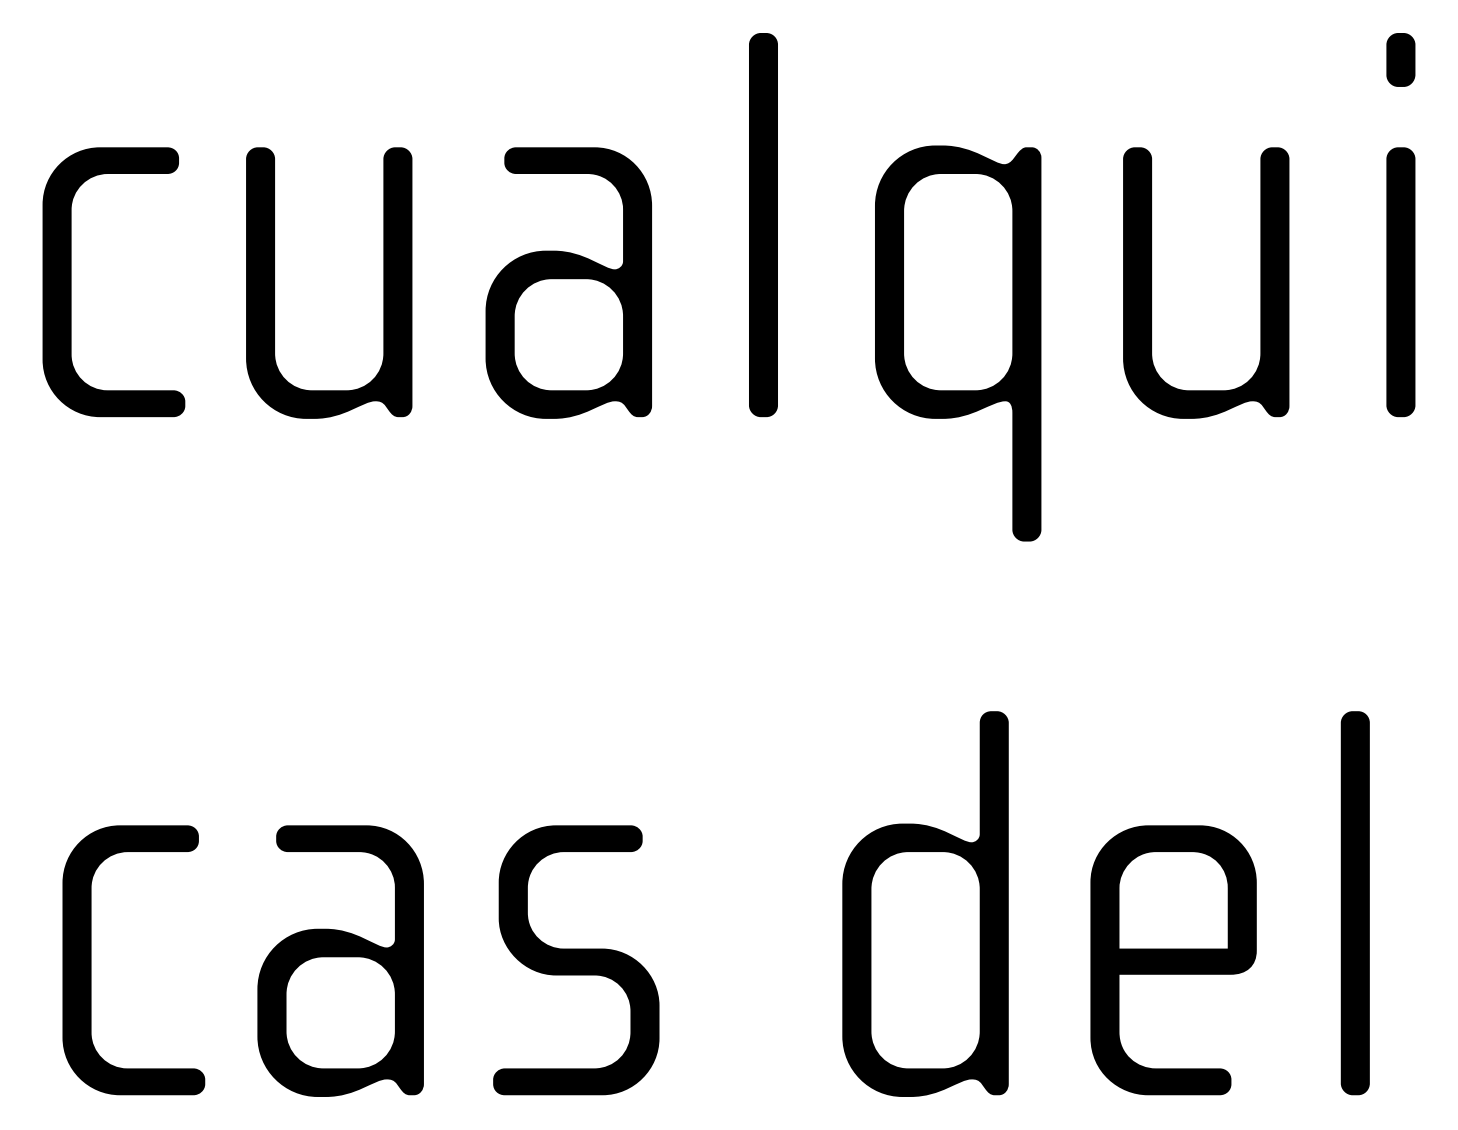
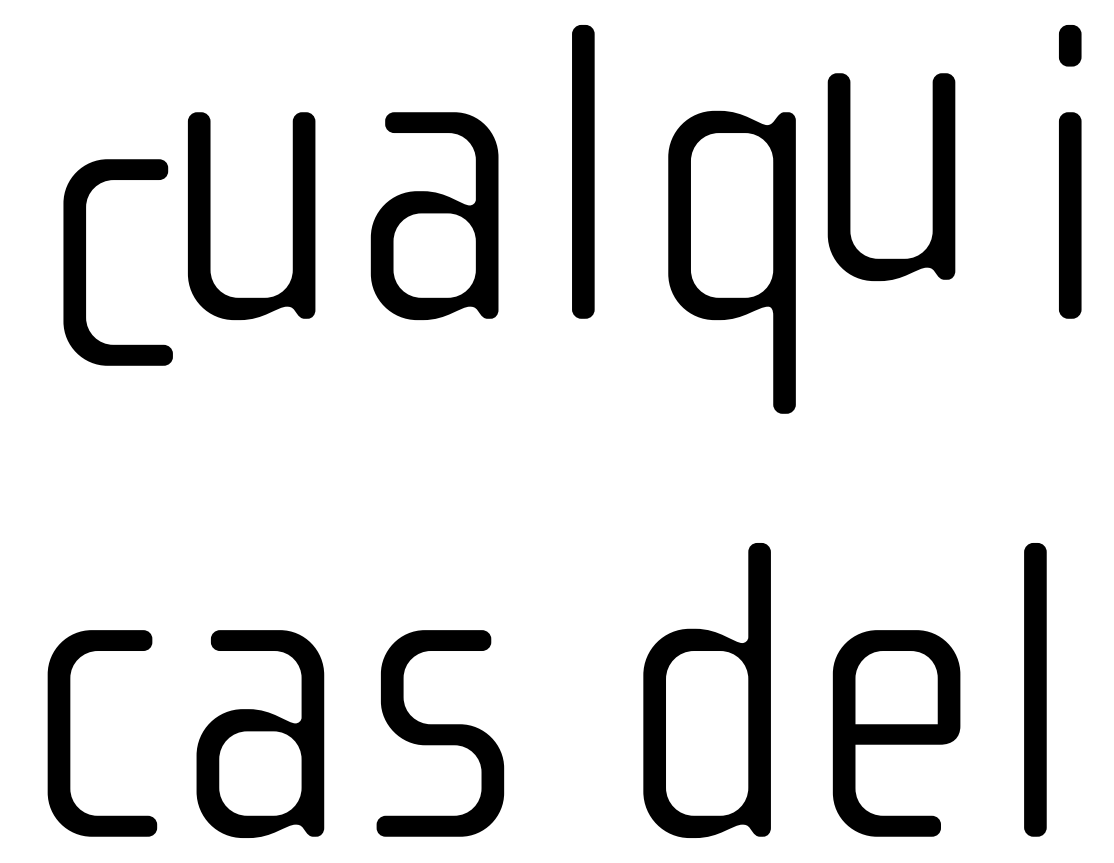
part: (71, 282) -> (85, 262), moved
part: (1152, 282) -> (850, 176), moved

